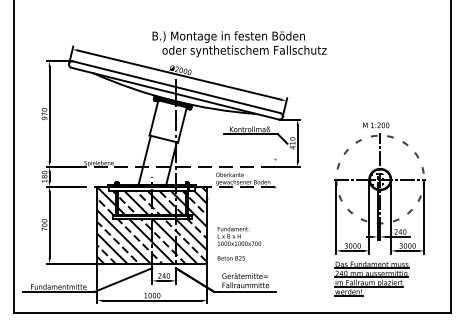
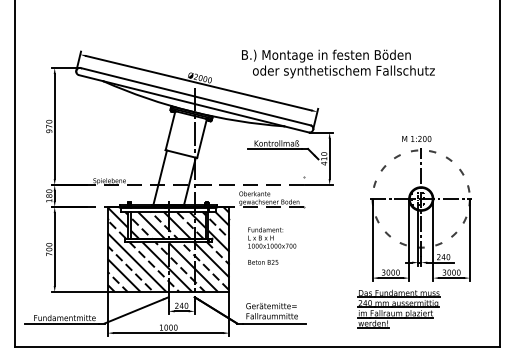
text: (239, 43) -> (338, 63), moved
text: (239, 243) -> (272, 245), moved
part: (371, 278) -> (398, 308), moved

